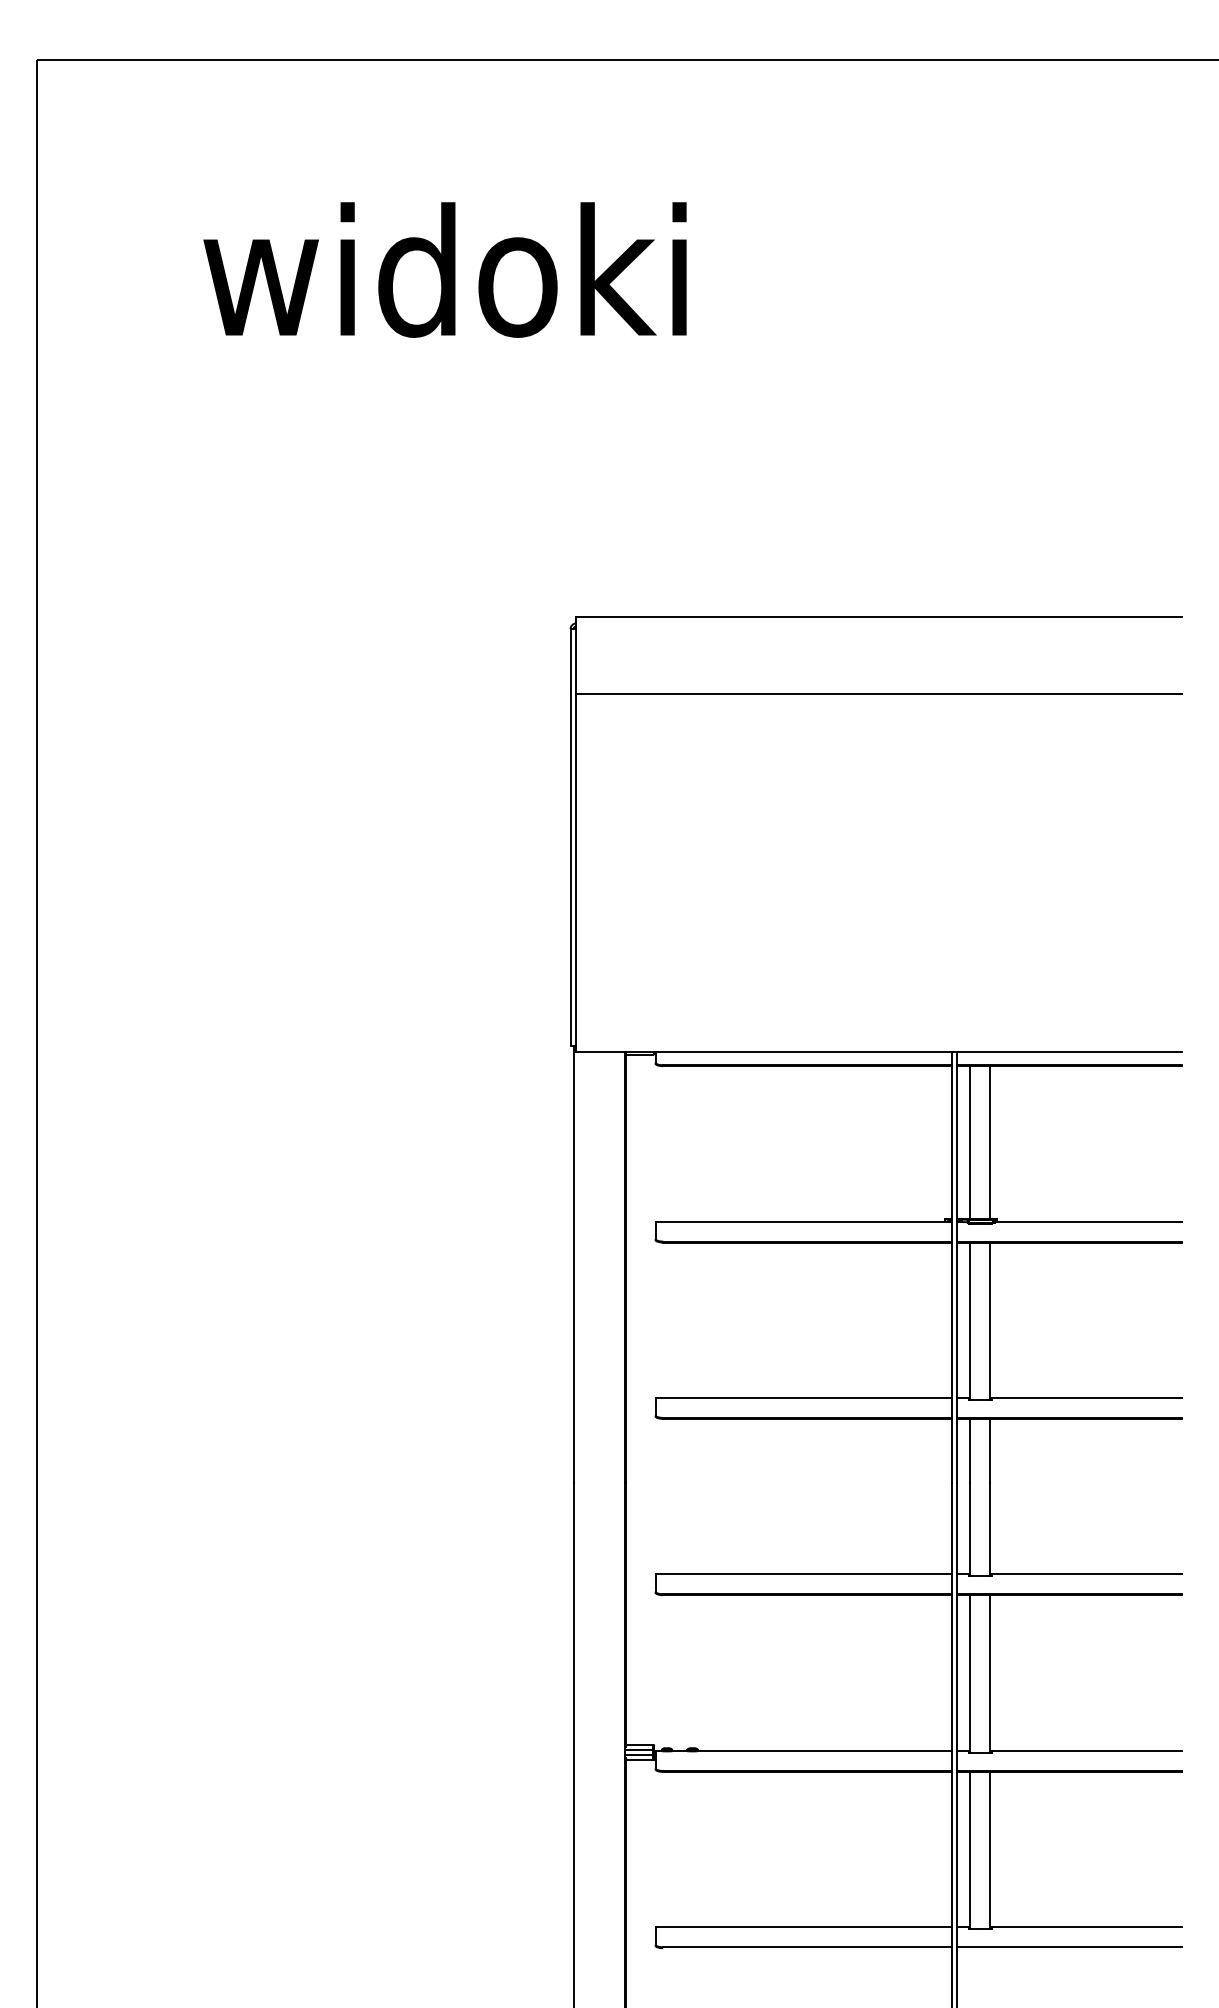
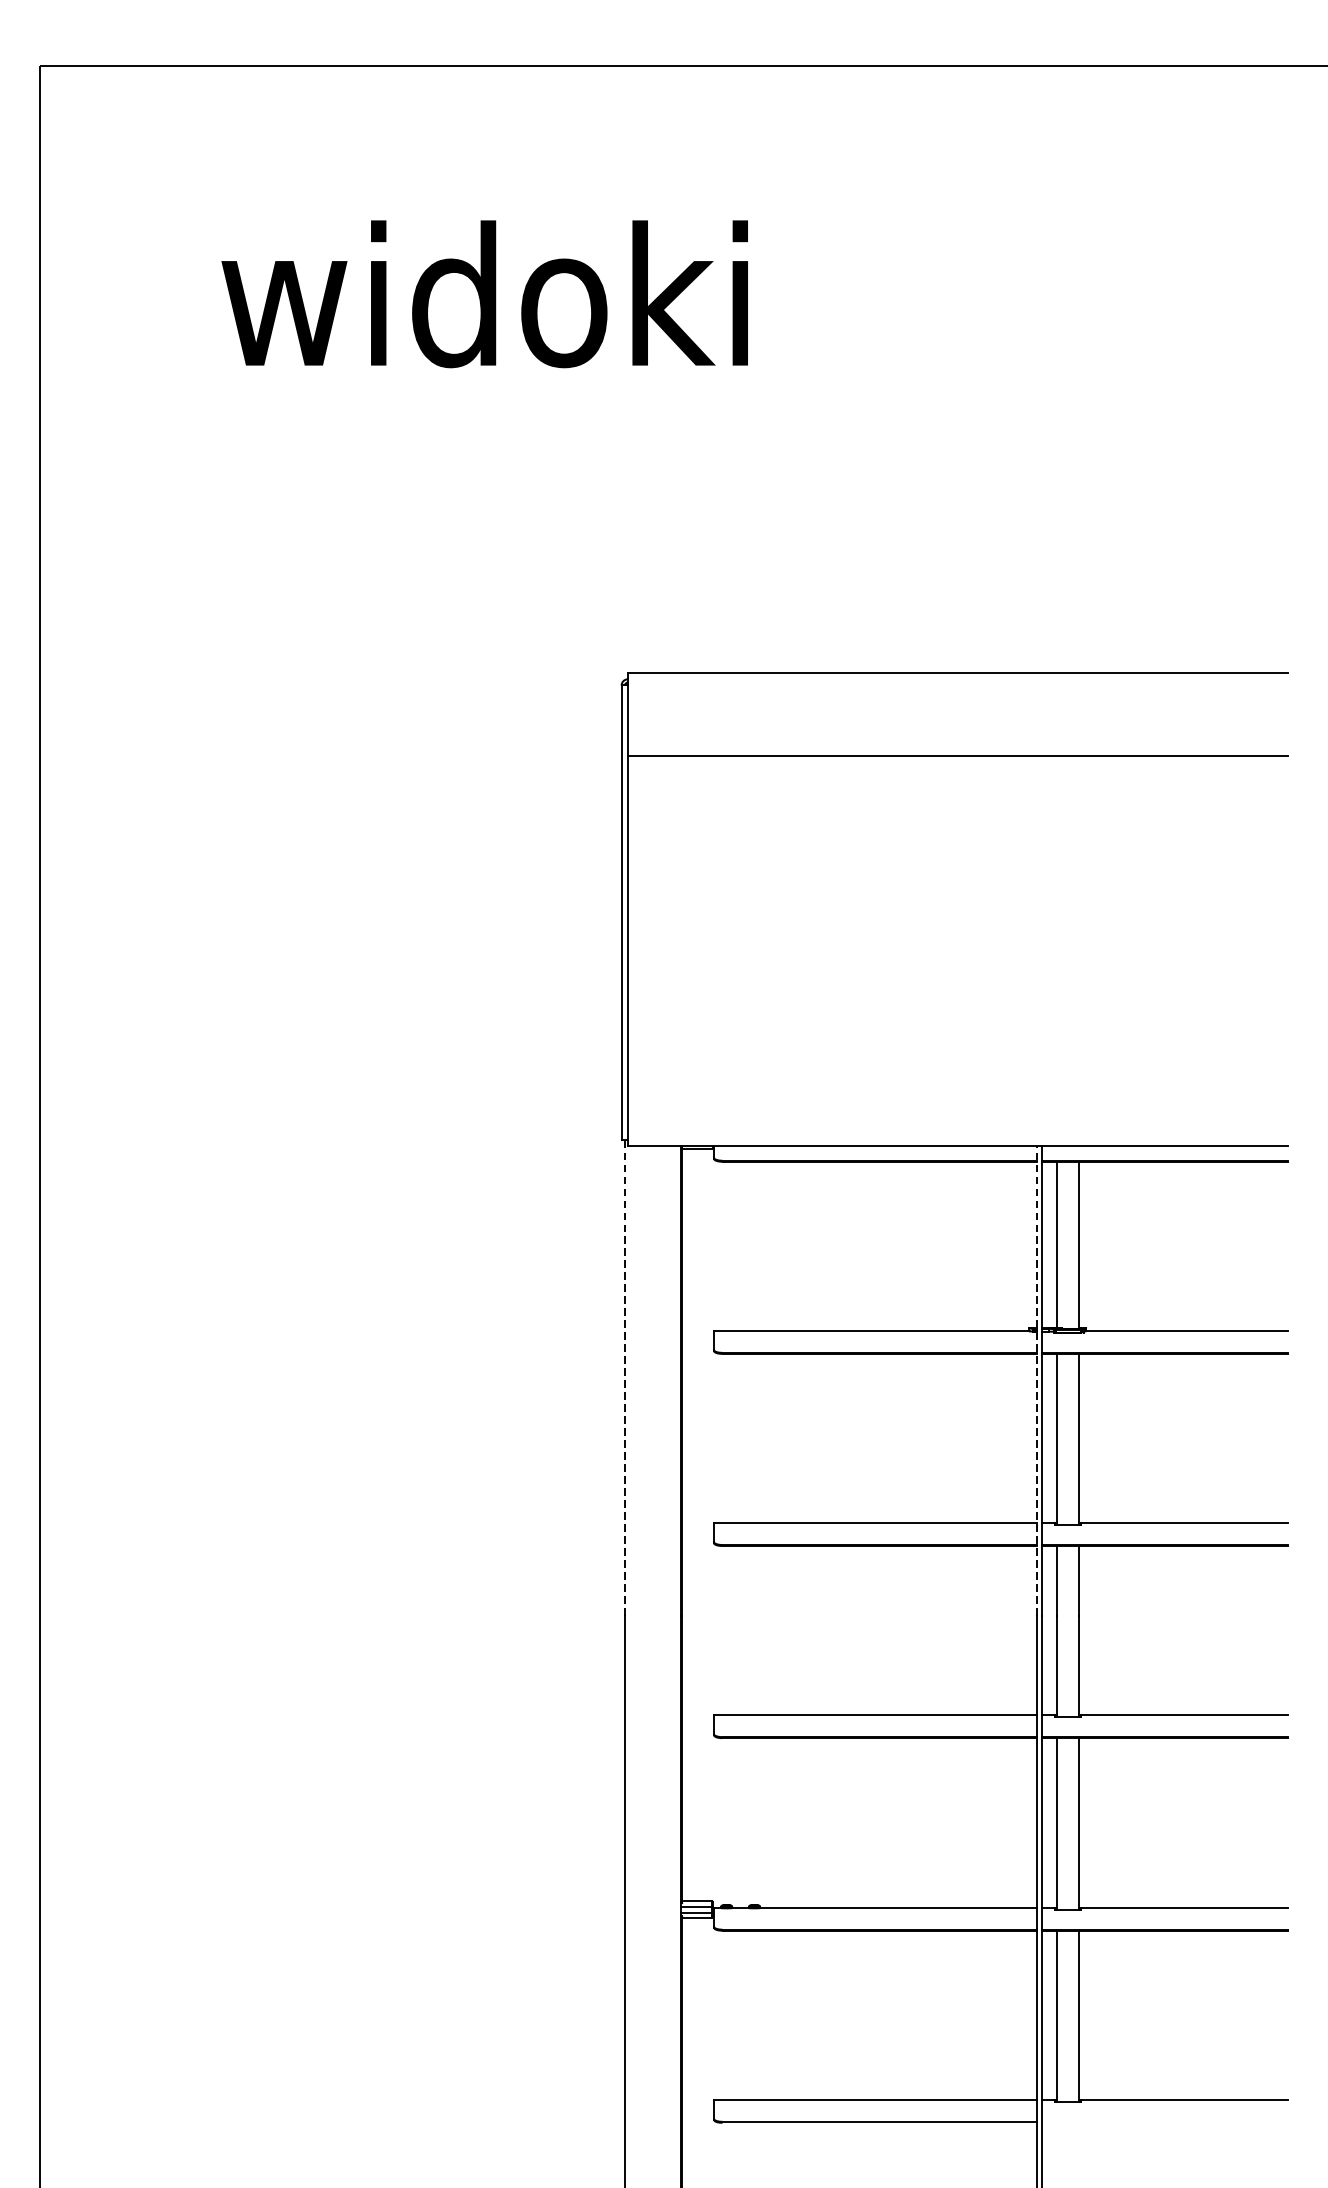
line: (573, 1264) -> (624, 1377), solid -> dashed
line: (952, 1266) -> (1037, 1380), solid -> dashed
line: (1069, 1947) -> (1165, 2122), removed

